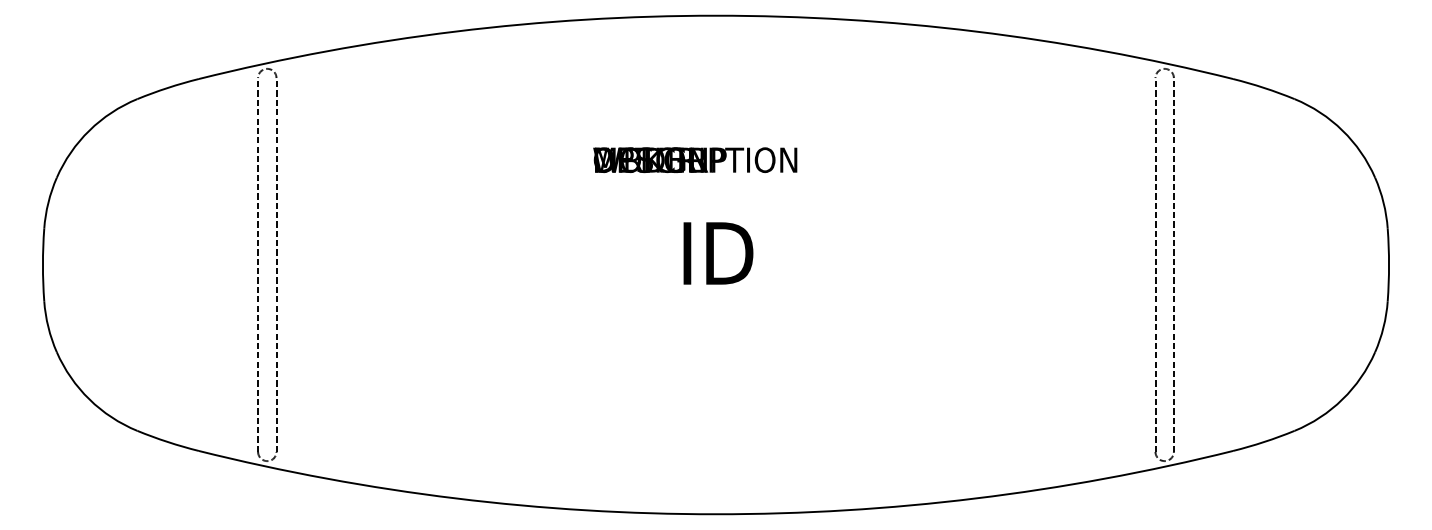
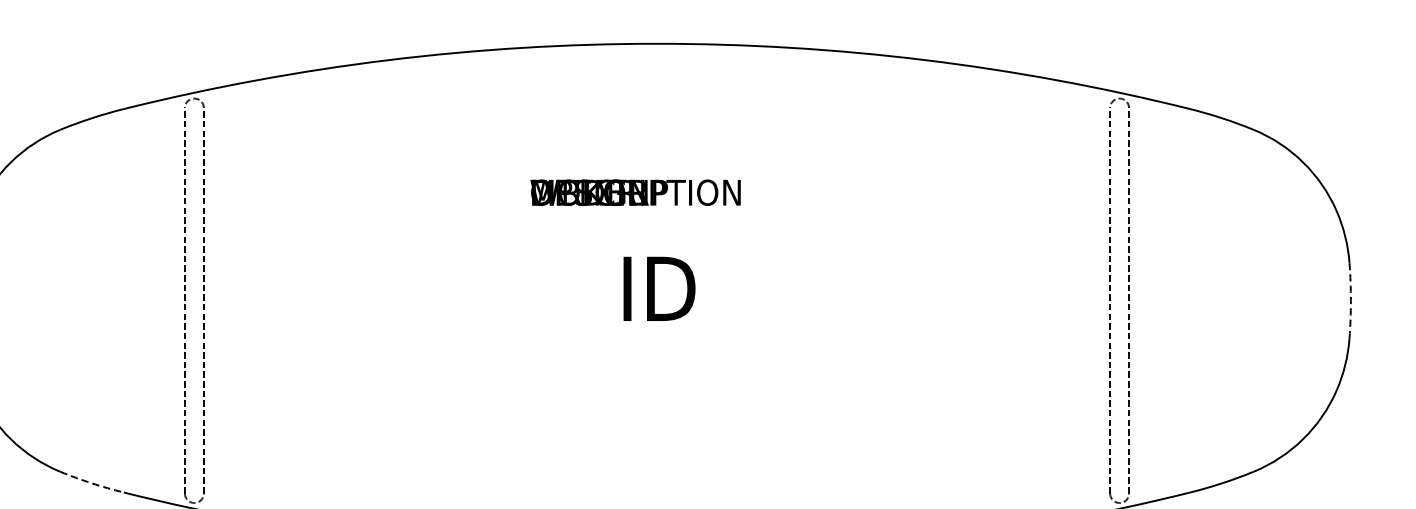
arc: (1389, 265) -> (1351, 301), solid -> dashed
arc: (167, 442) -> (91, 483), solid -> dashed

